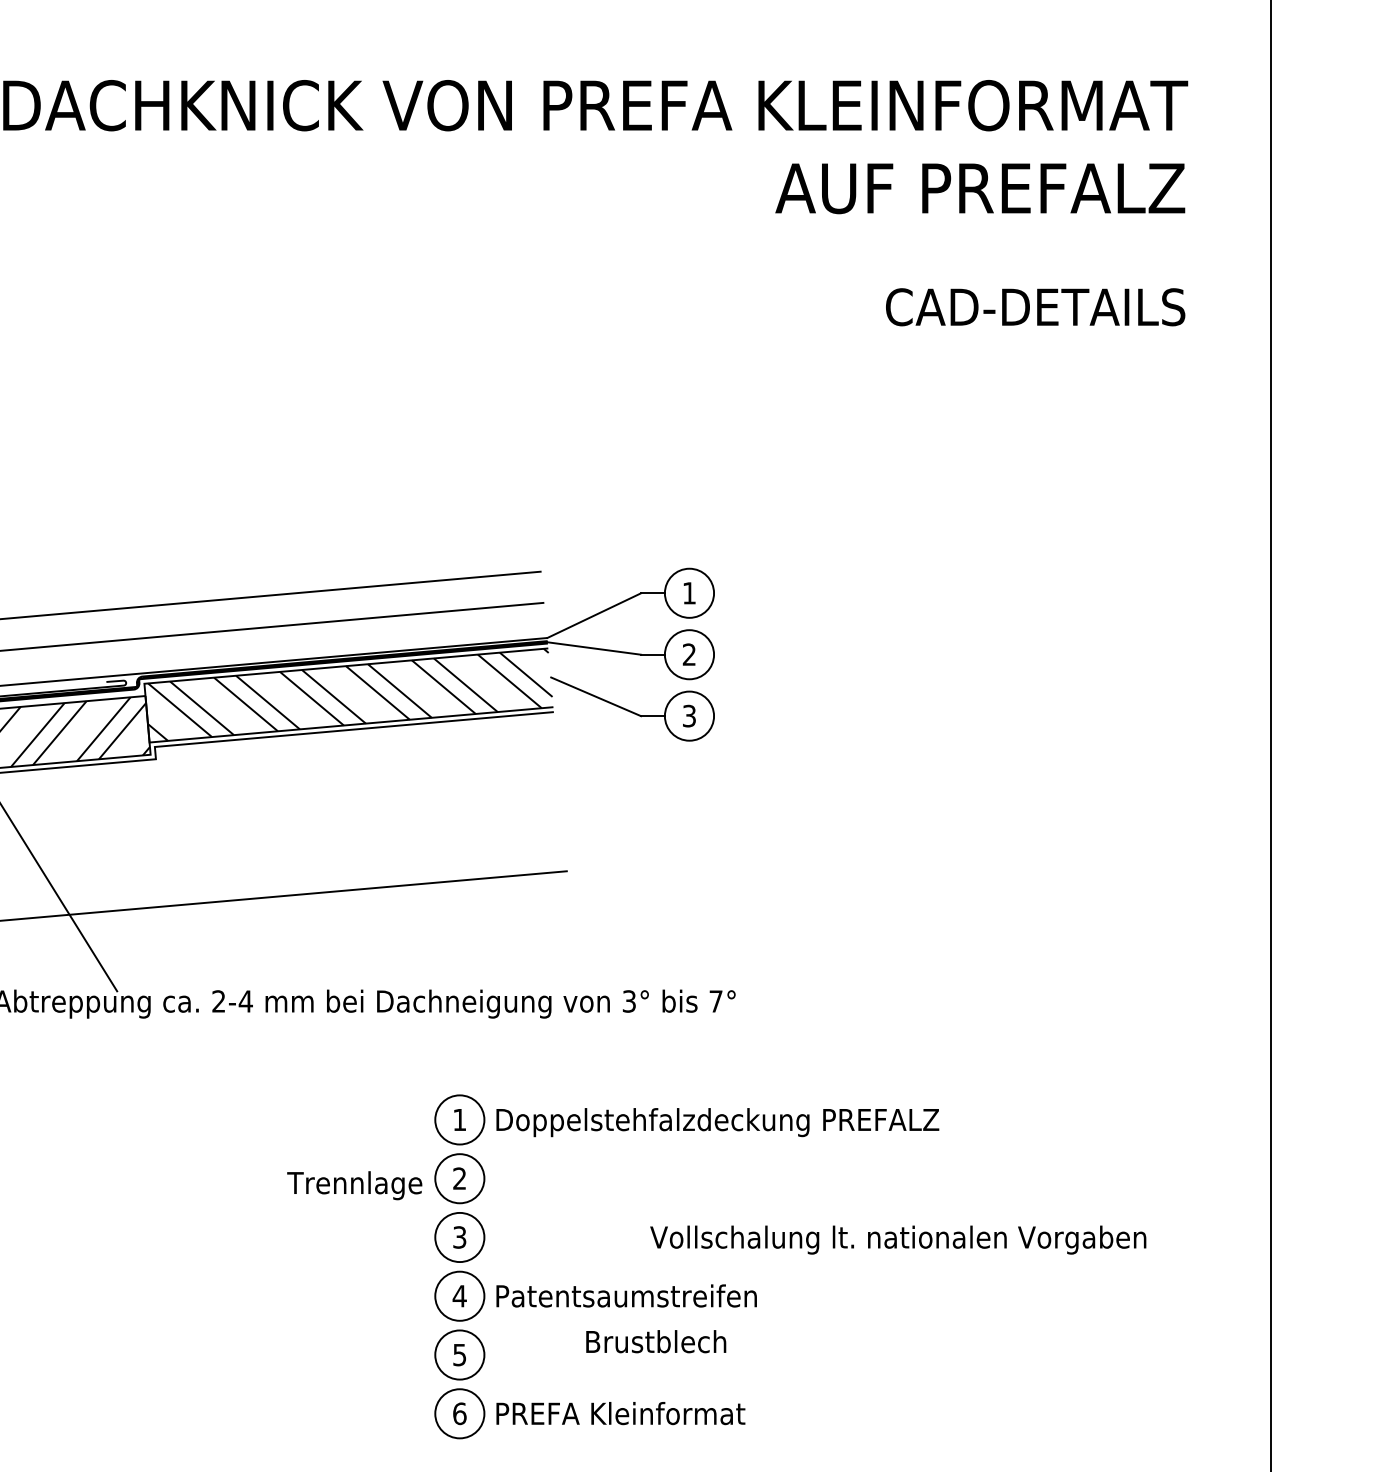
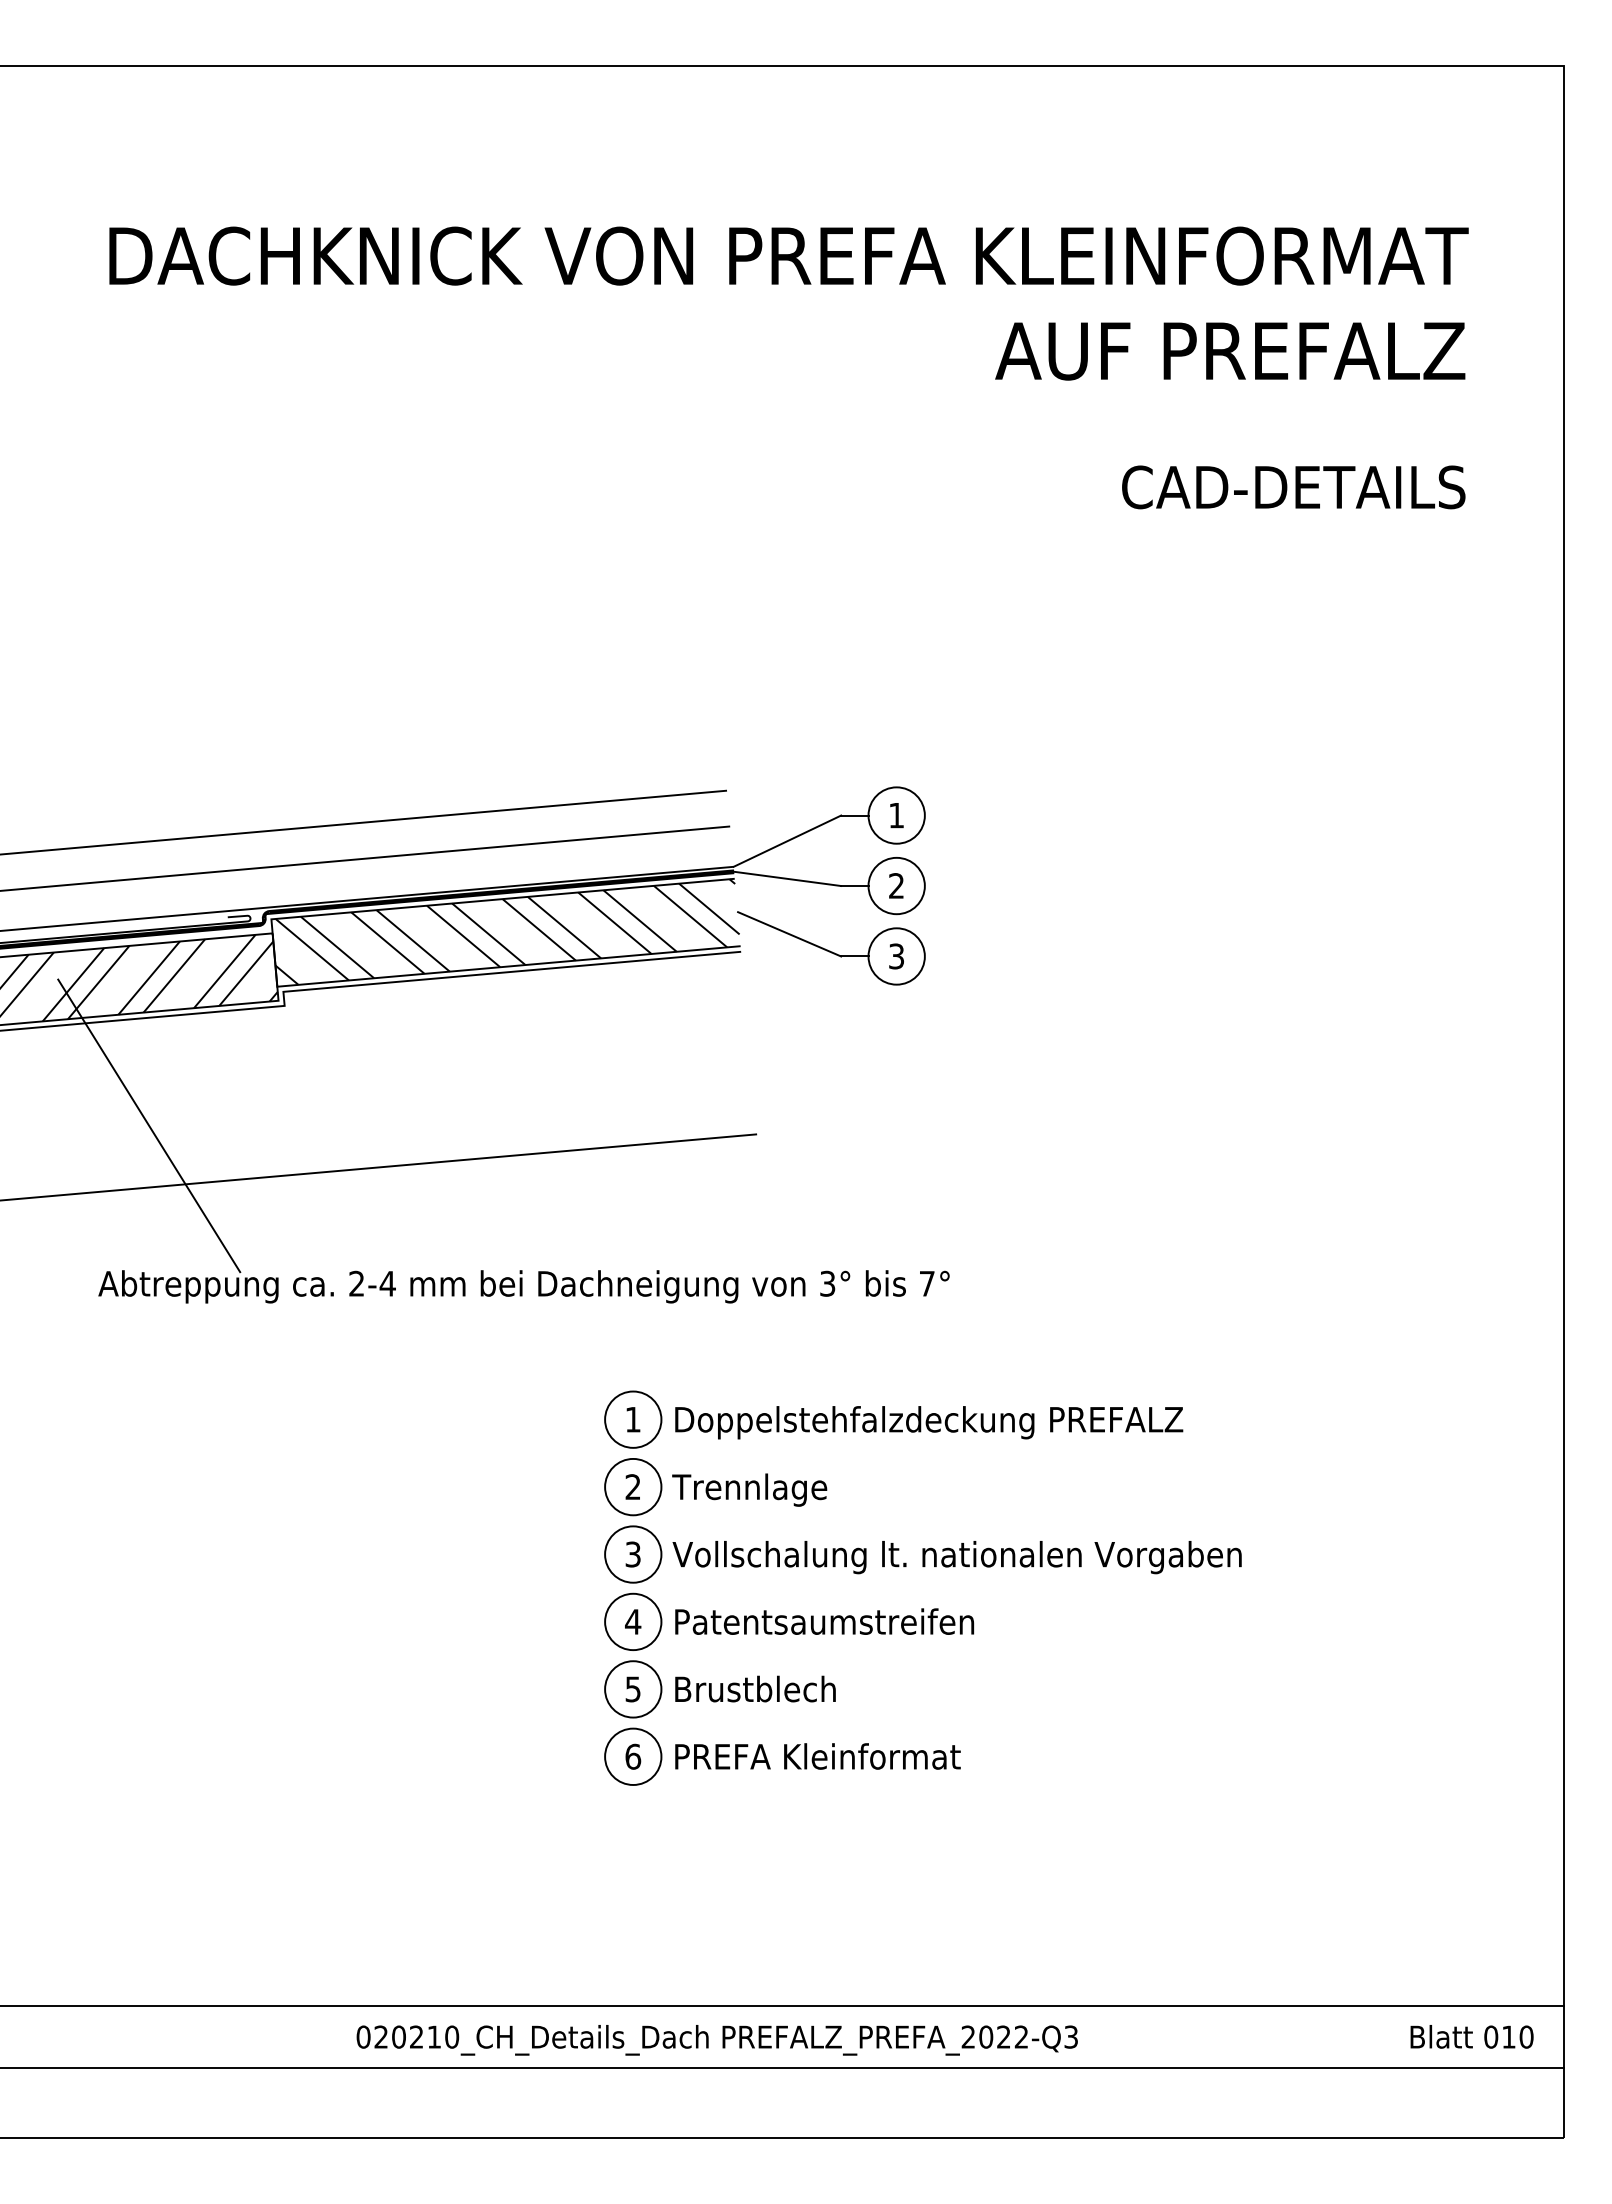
text: (354, 1185) -> (749, 1489), moved
text: (897, 1240) -> (956, 1557), moved
text: (656, 1341) -> (755, 1688), moved

